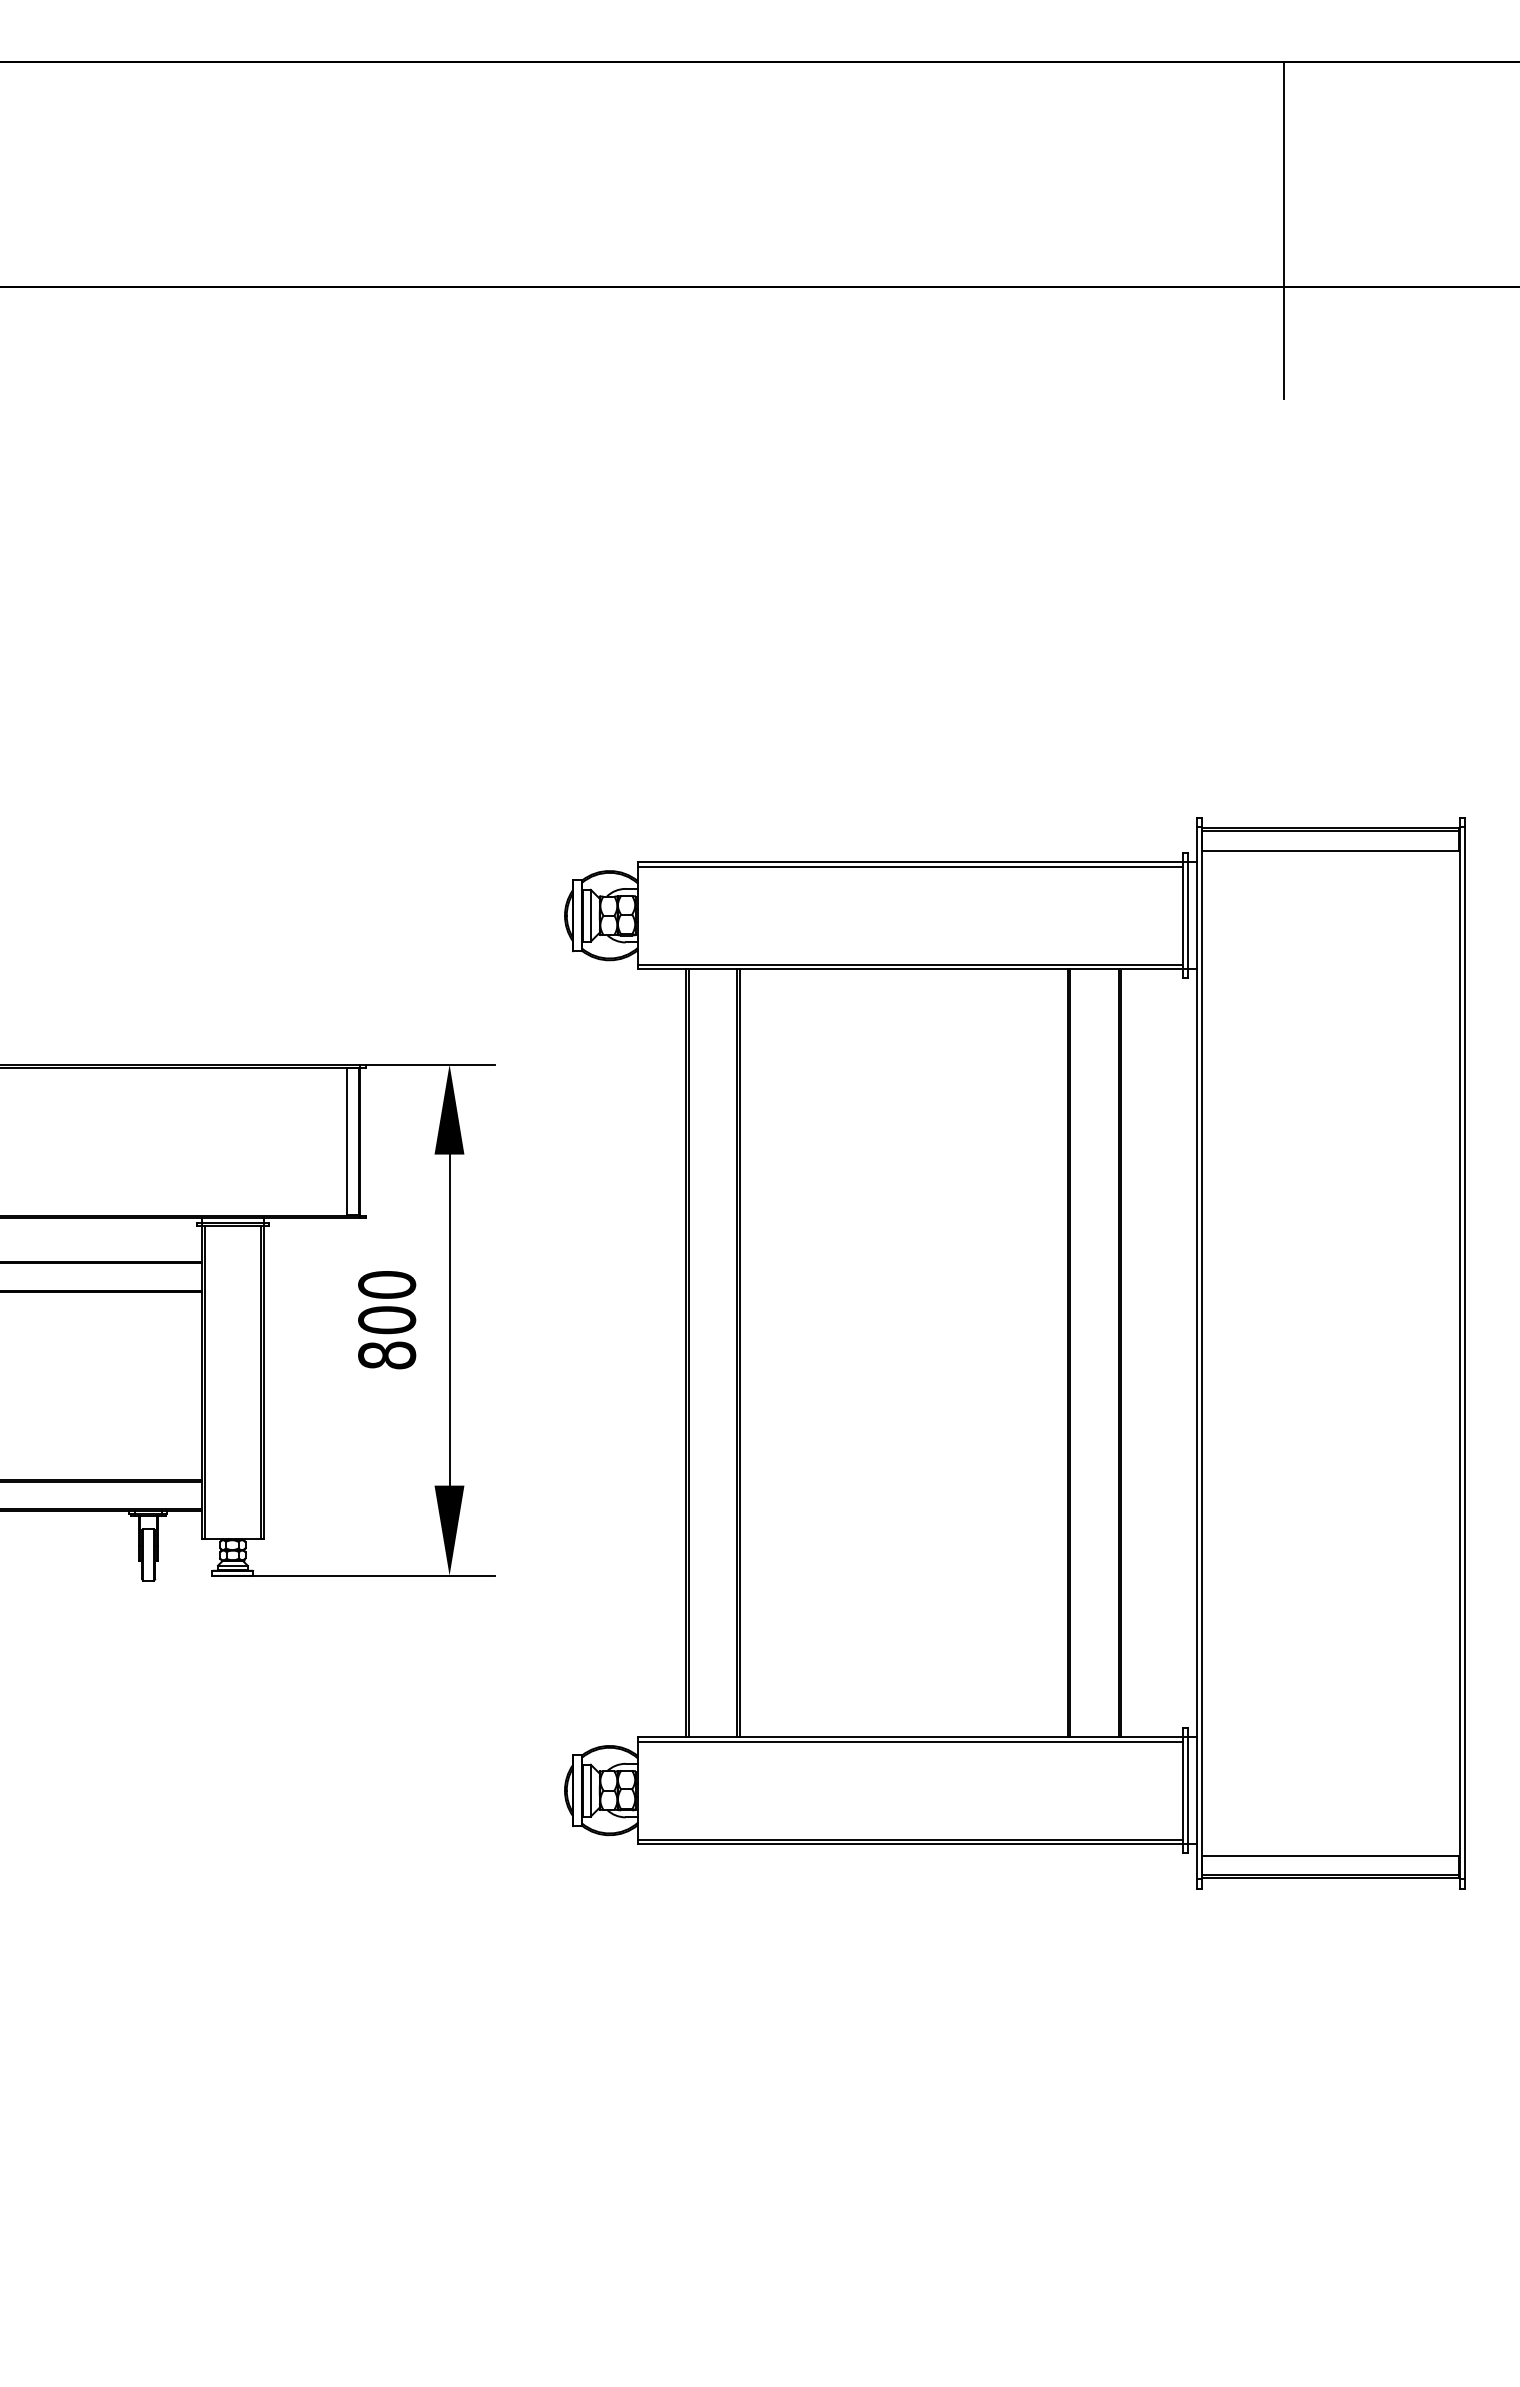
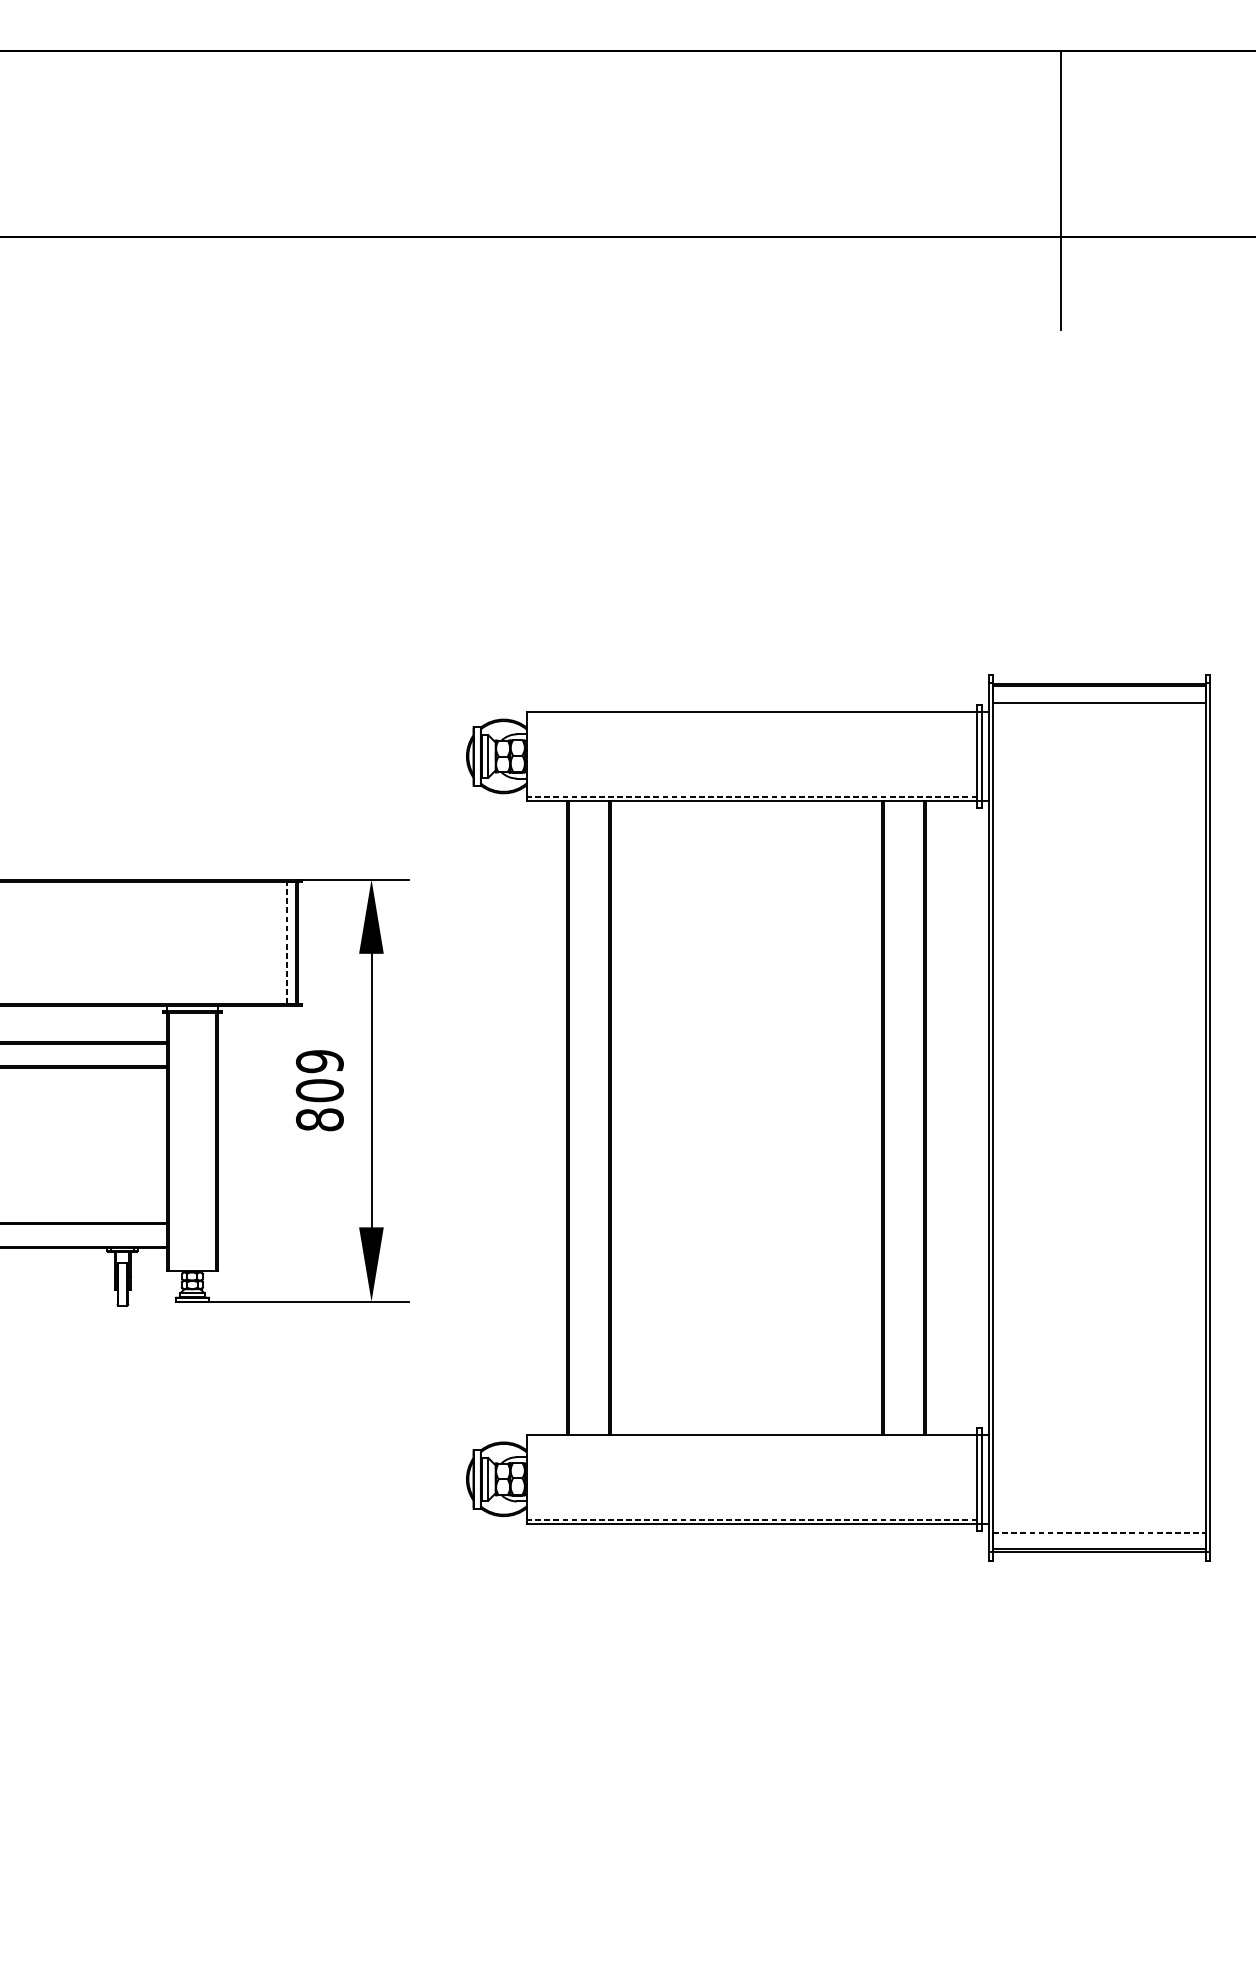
line: (910, 866) -> (752, 715), removed
line: (909, 964) -> (751, 796), solid -> dashed
line: (347, 1141) -> (287, 943), solid -> dashed
text: (387, 1284) -> (320, 1061), 800 -> 809
line: (910, 1741) -> (752, 1438), removed
line: (909, 1839) -> (751, 1519), solid -> dashed
line: (1330, 1855) -> (1099, 1532), solid -> dashed

